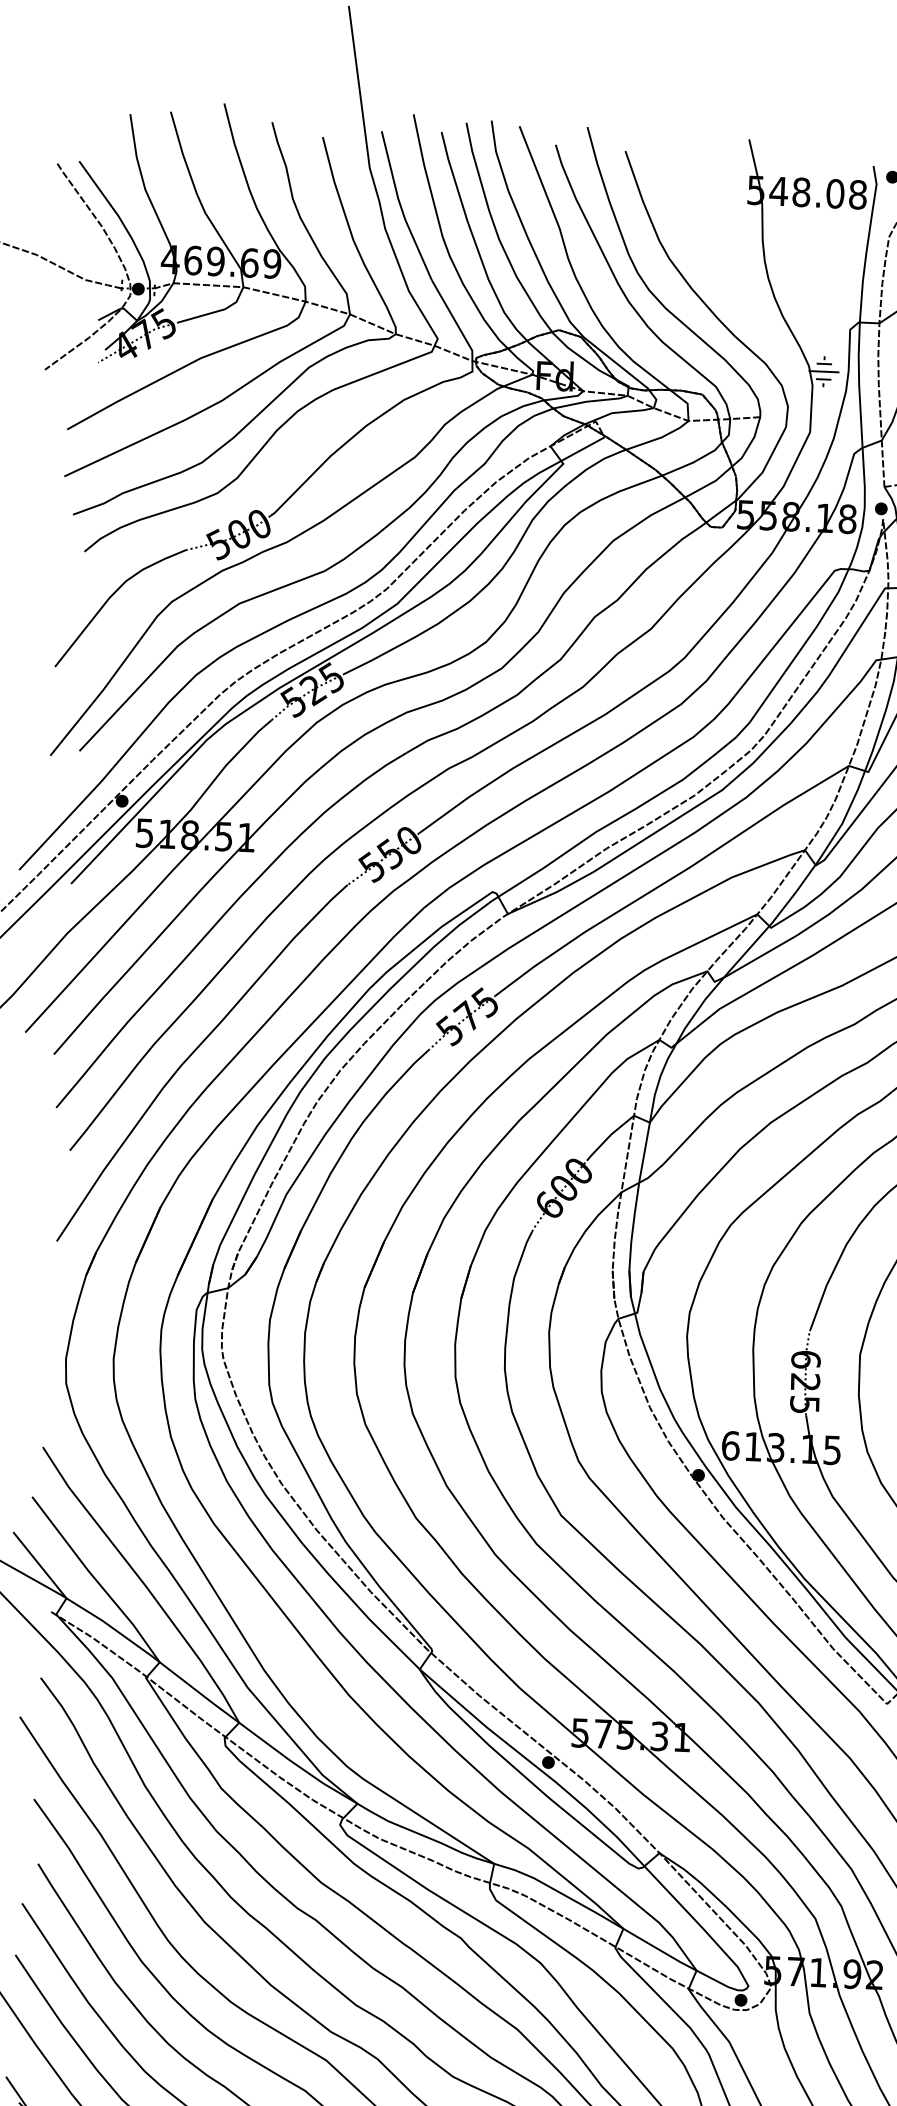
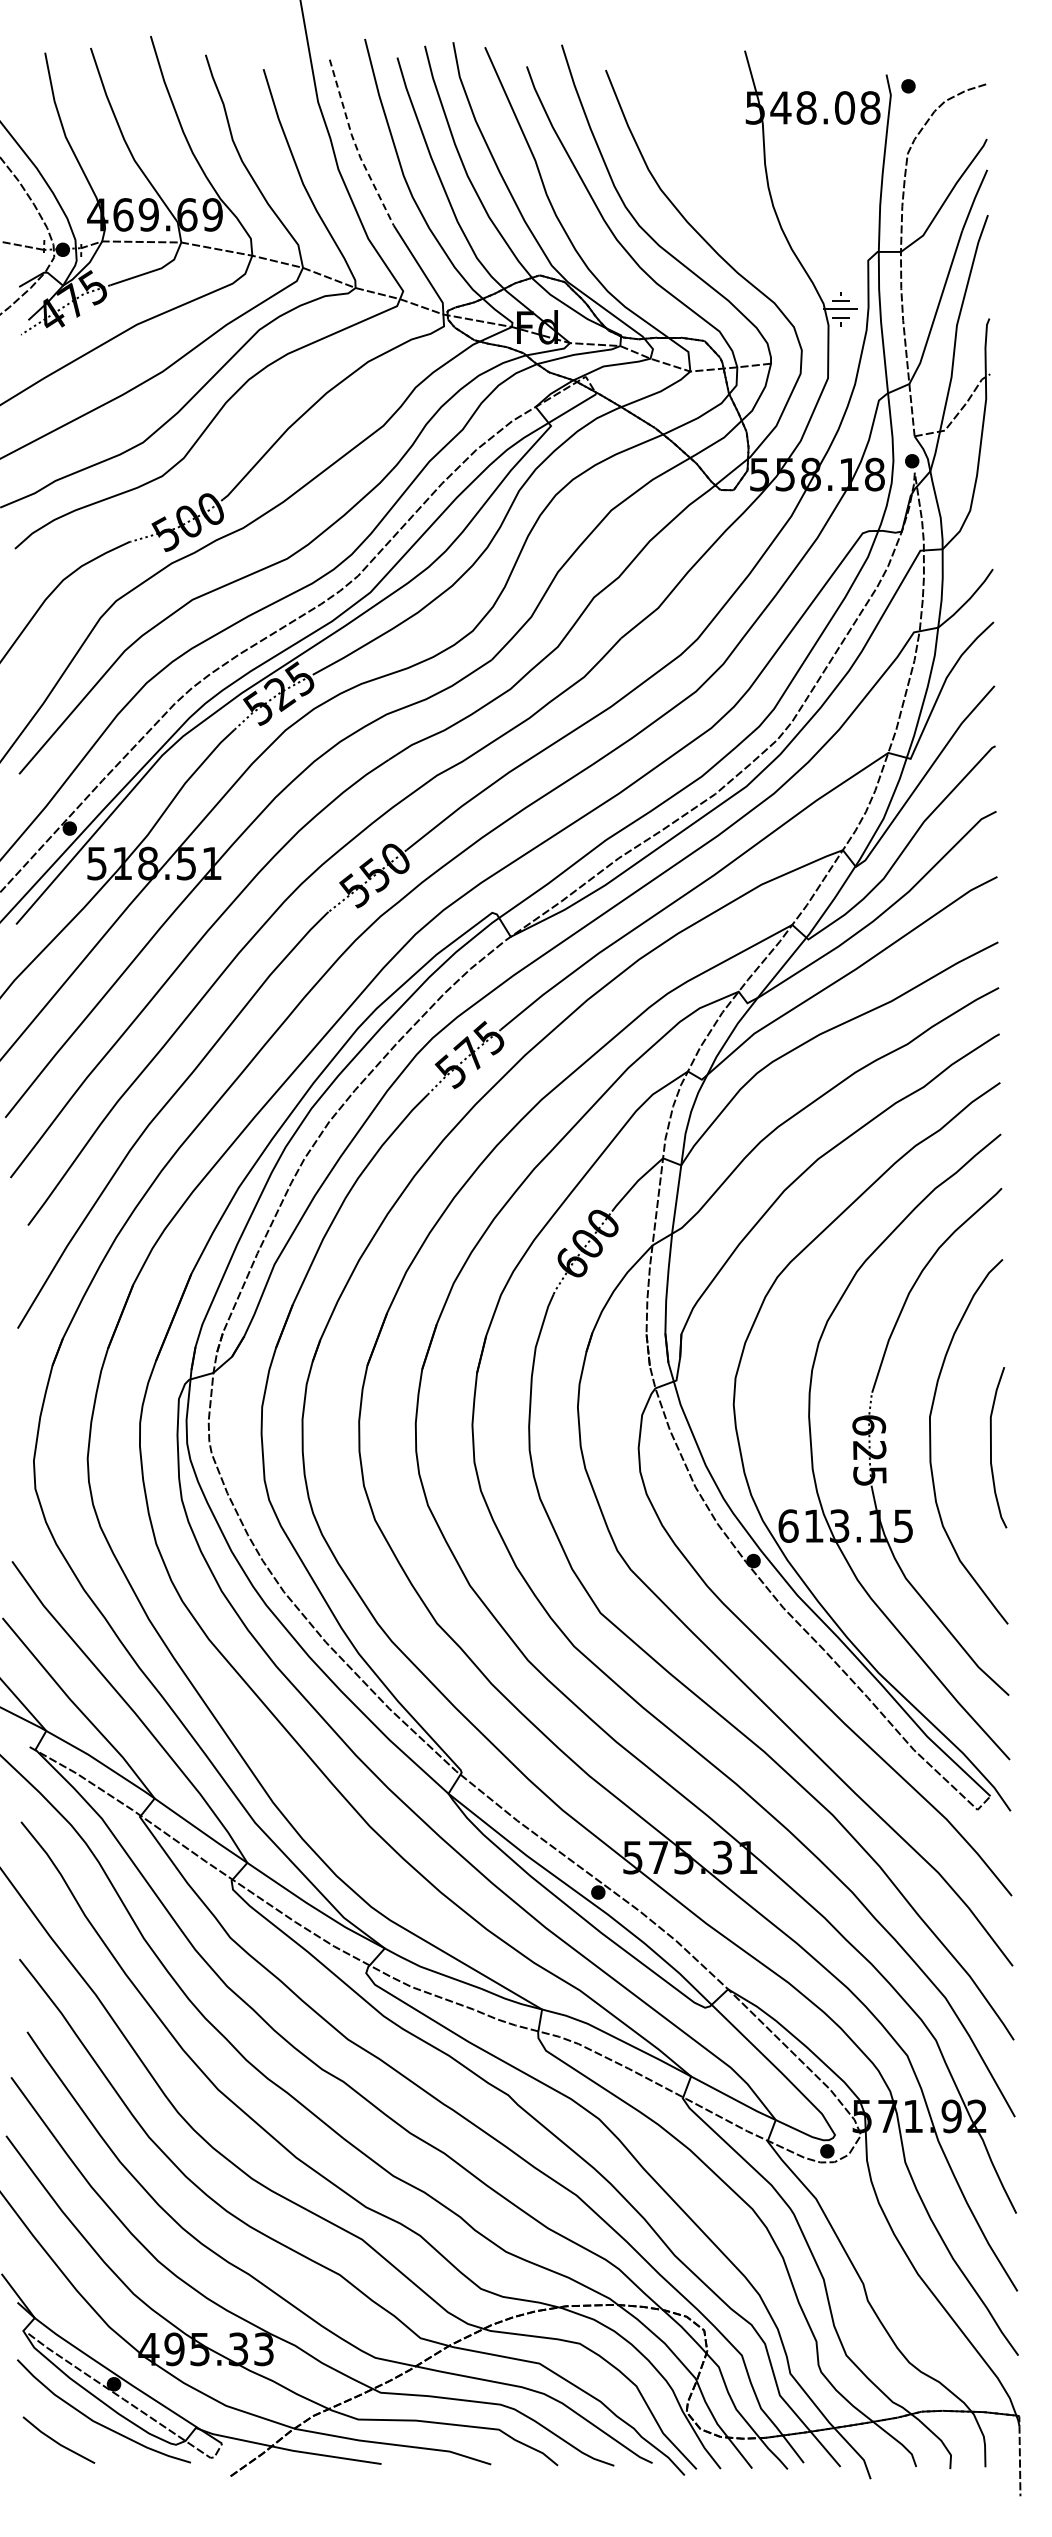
line: (401, 208) -> (355, 145), solid -> dashed

